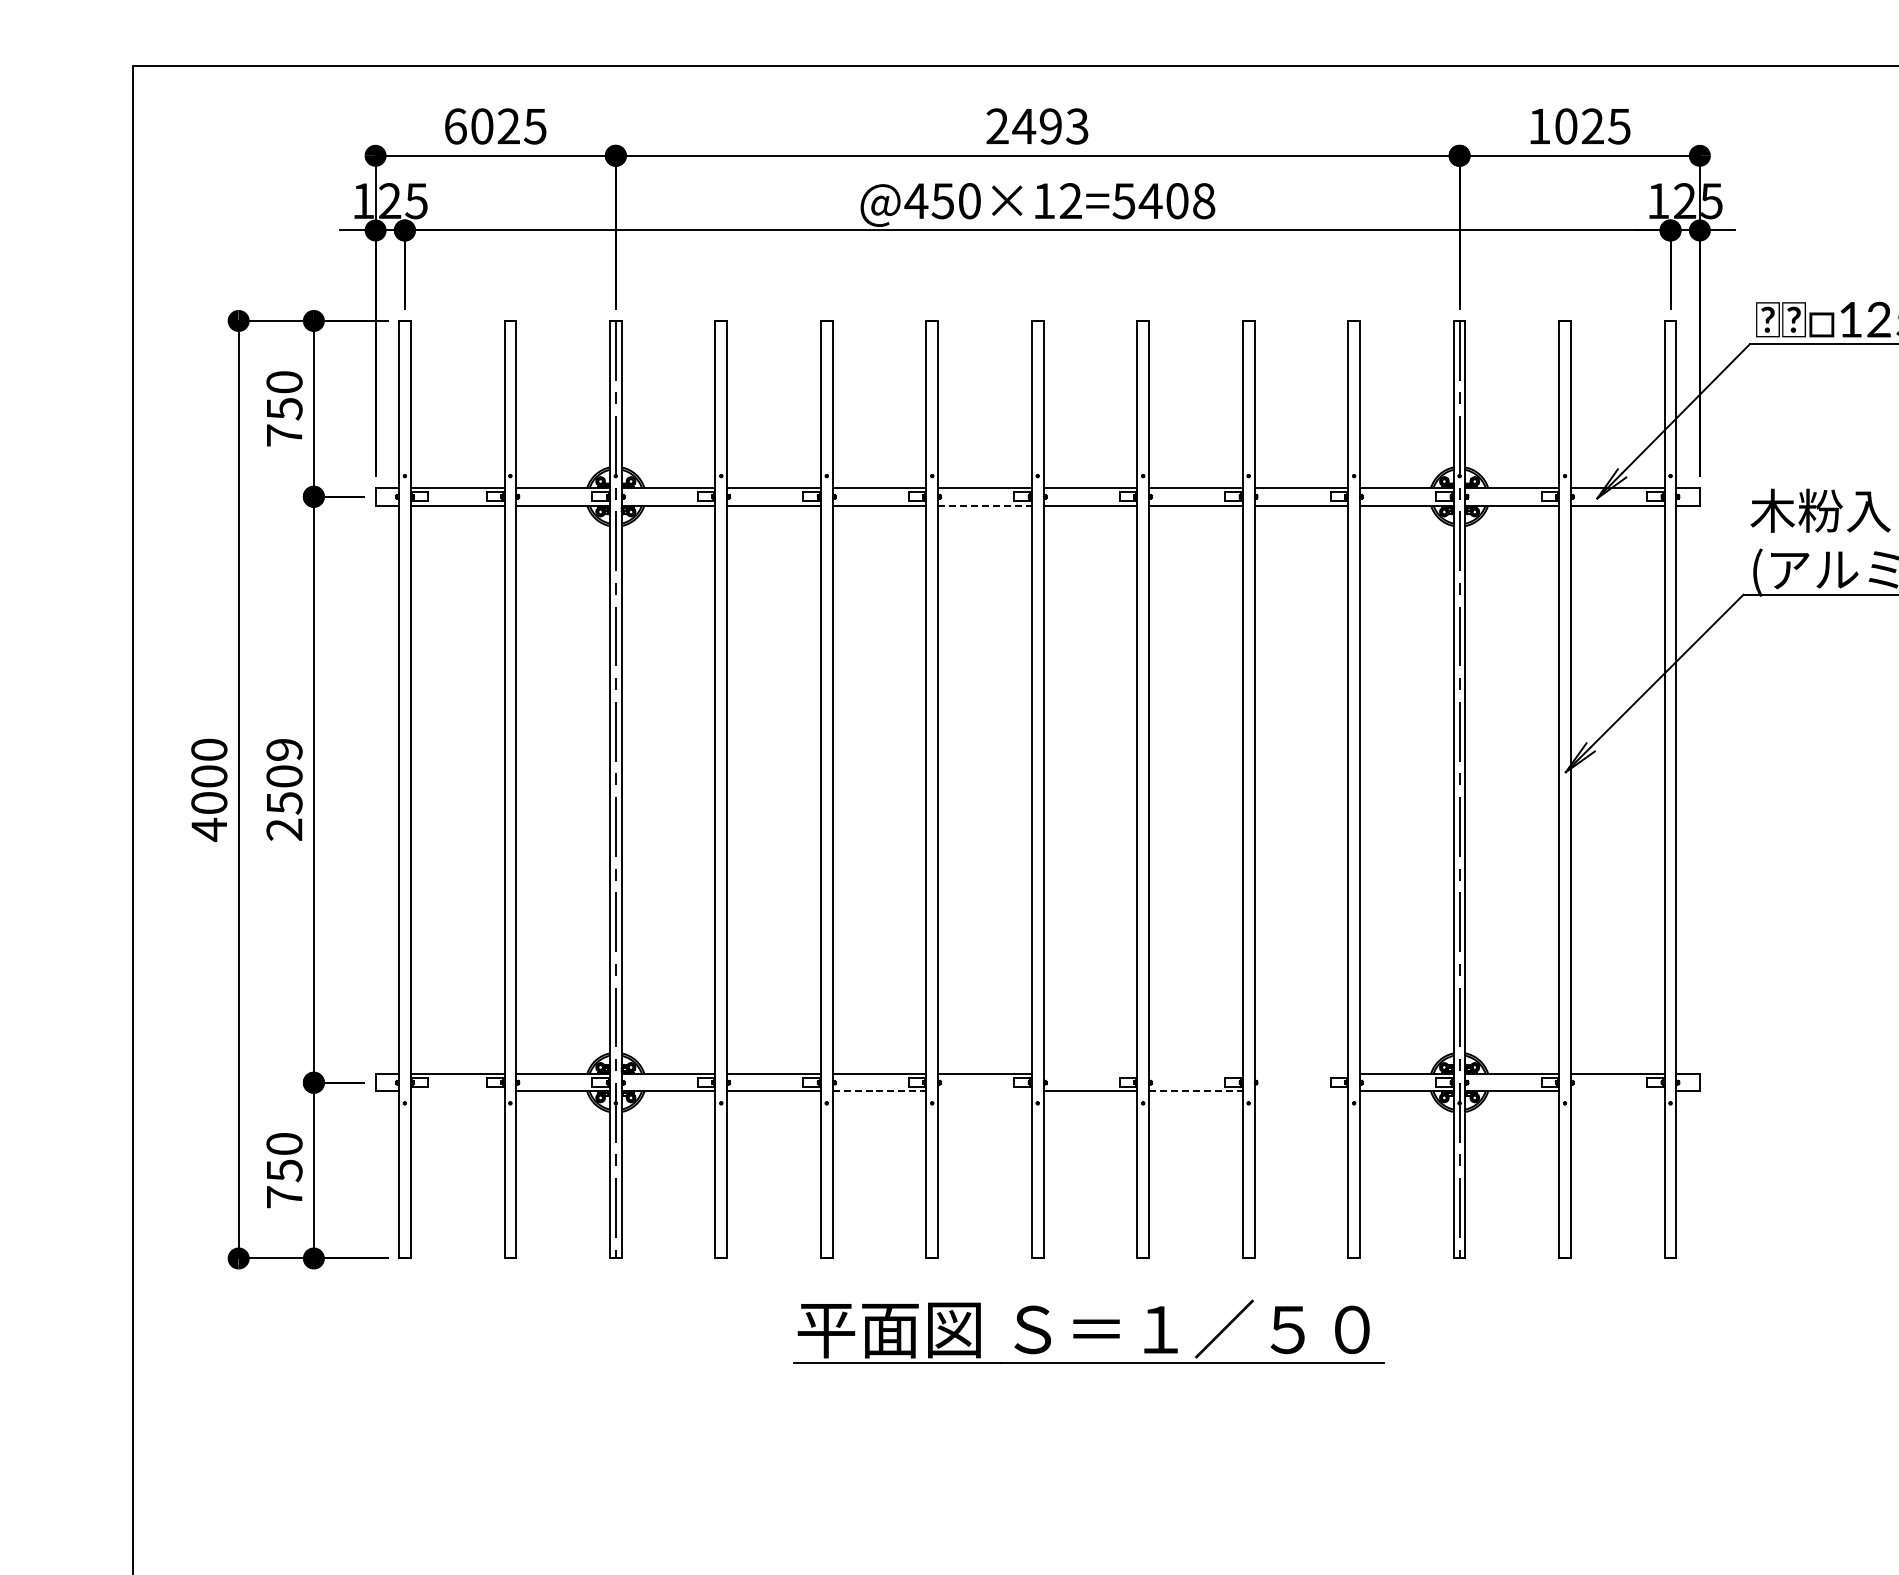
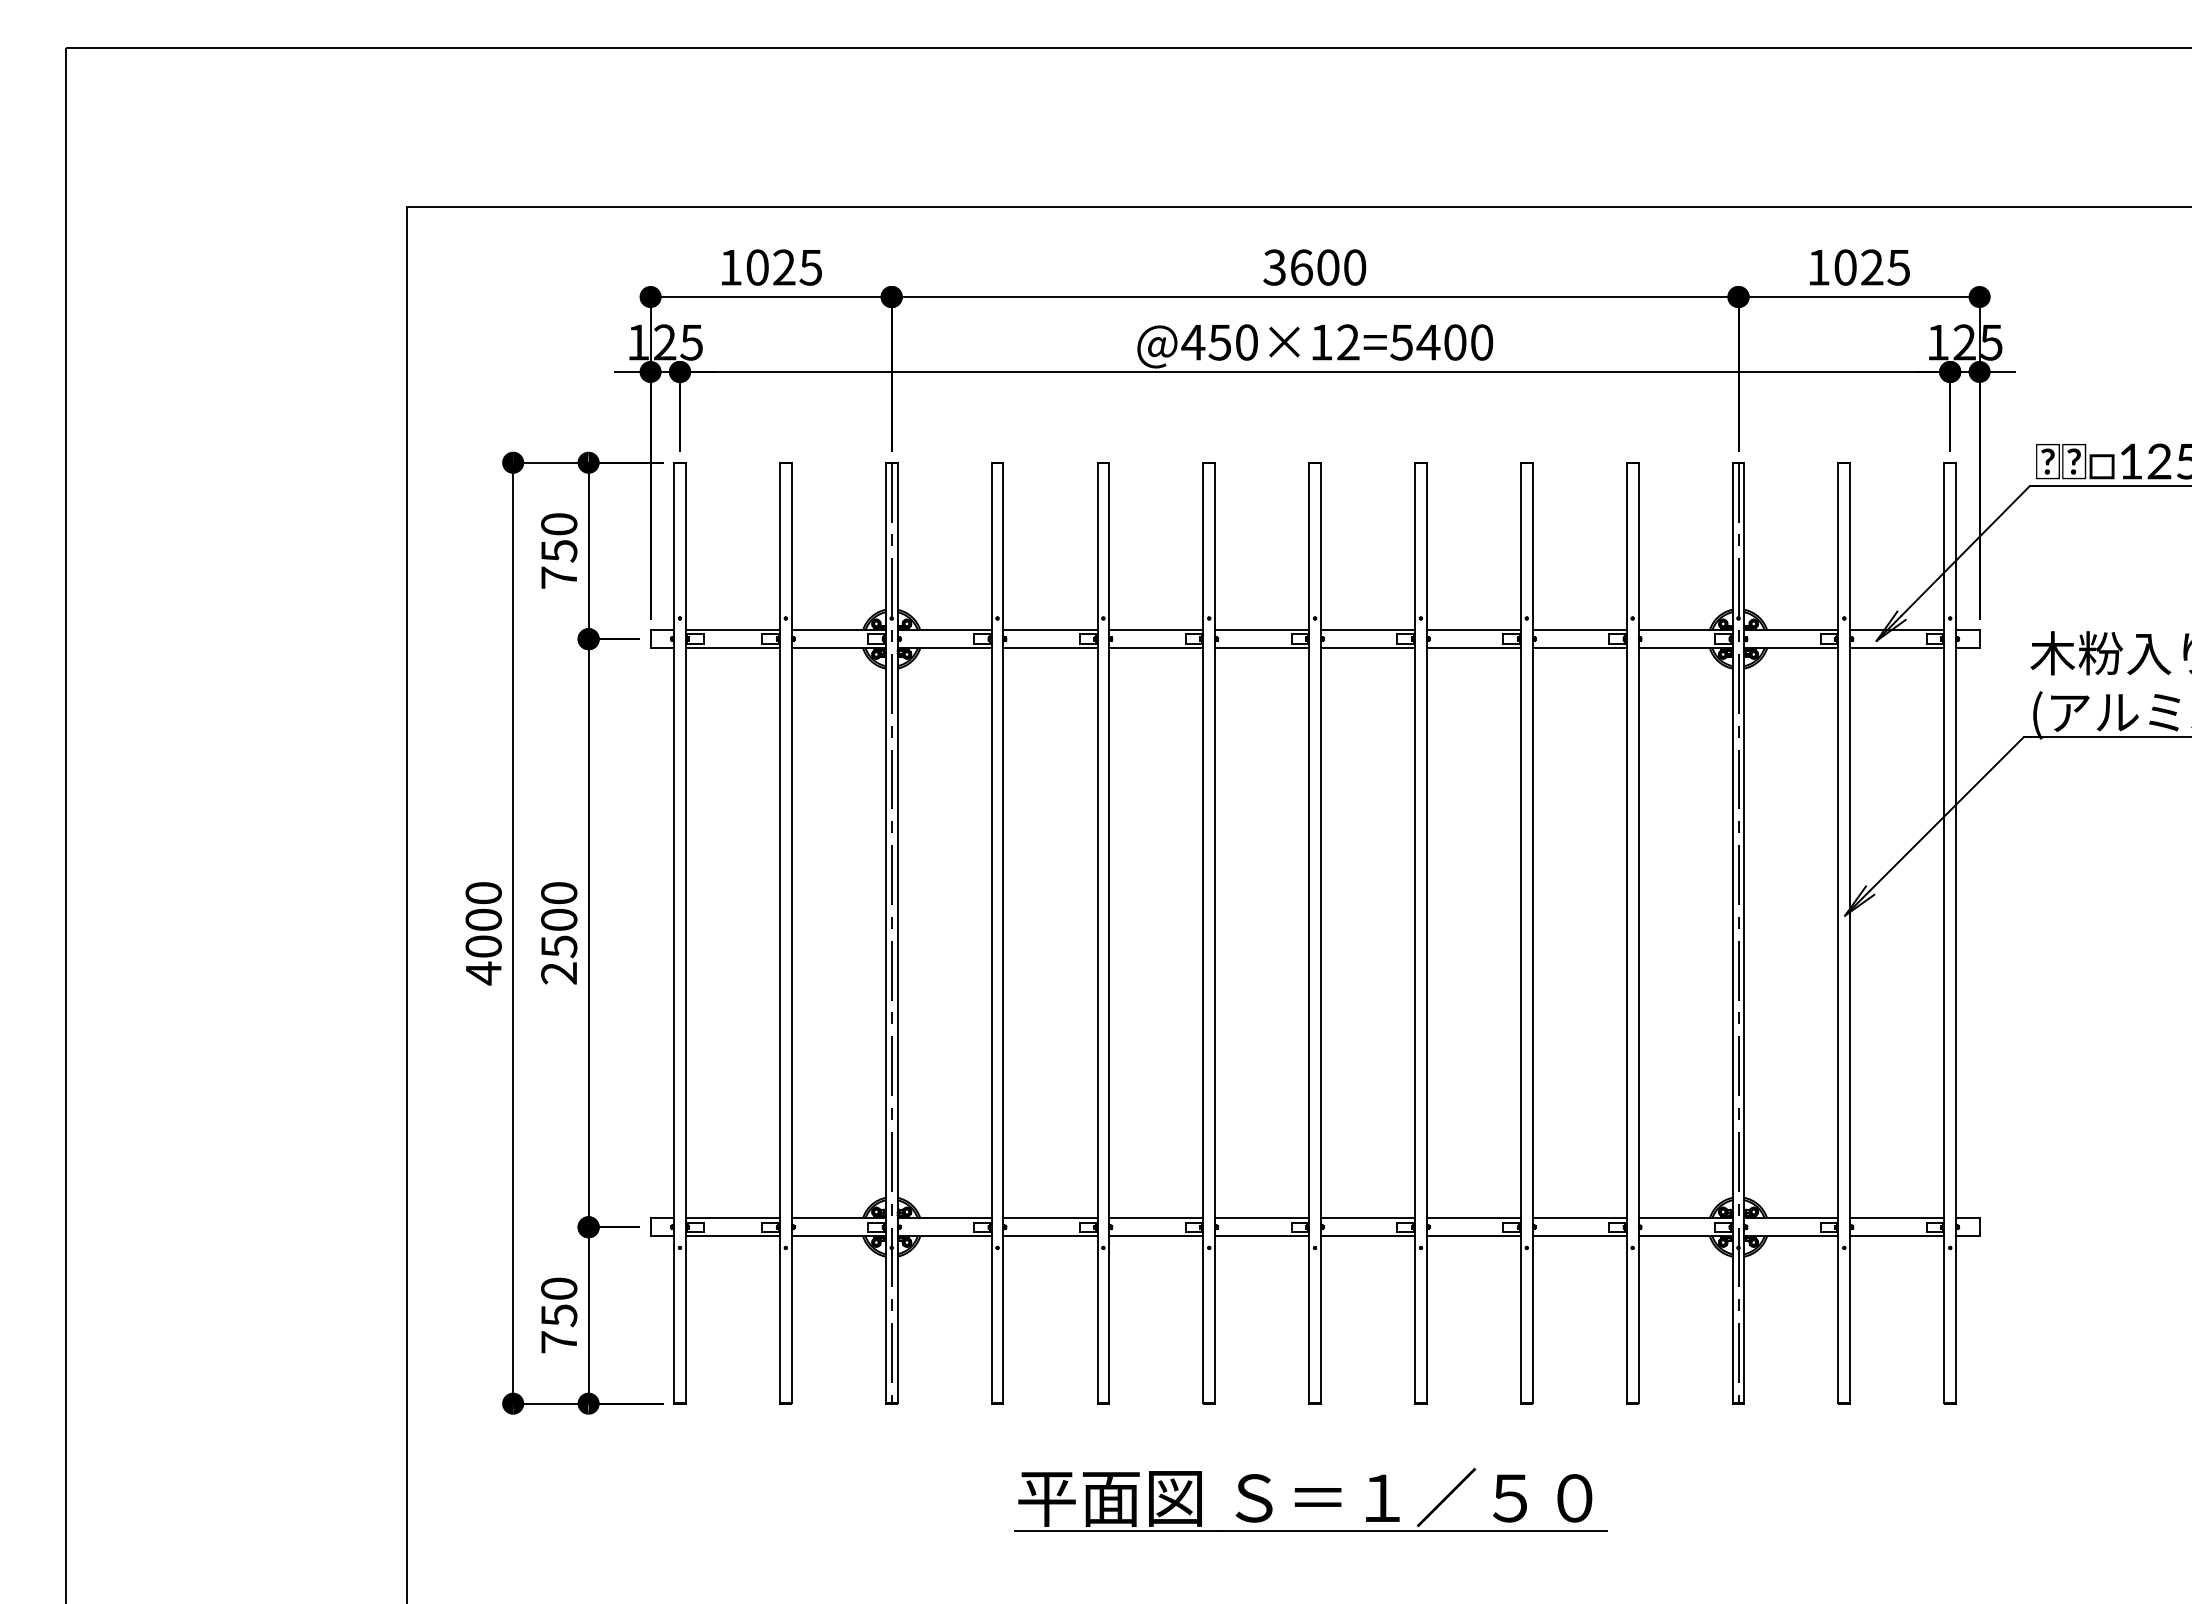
text: (456, 126) -> (731, 267), 6025 -> 1025
text: (1037, 126) -> (1314, 267), 2493 -> 3600
text: (1204, 201) -> (1482, 342), @450×12=5408 -> @450×12=5400
line: (985, 506) -> (1262, 648), dashed -> solid
text: (284, 750) -> (559, 893), 2509 -> 2500
line: (1089, 1073) -> (1367, 1218), added
line: (1195, 1073) -> (1473, 1218), added
line: (1301, 1073) -> (1579, 1218), added
line: (457, 1091) -> (732, 1236), added
line: (879, 1091) -> (1156, 1236), dashed -> solid
line: (985, 1091) -> (1262, 1236), added
line: (1196, 1091) -> (1474, 1236), dashed -> solid
line: (1301, 1091) -> (1579, 1236), added
line: (1618, 1091) -> (1897, 1236), added
part: (1088, 1331) -> (1310, 1499), moved

